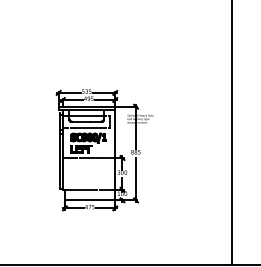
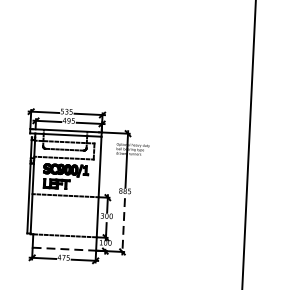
line: (136, 179) -> (124, 225), solid -> dashed
line: (90, 200) -> (64, 249), solid -> dashed

